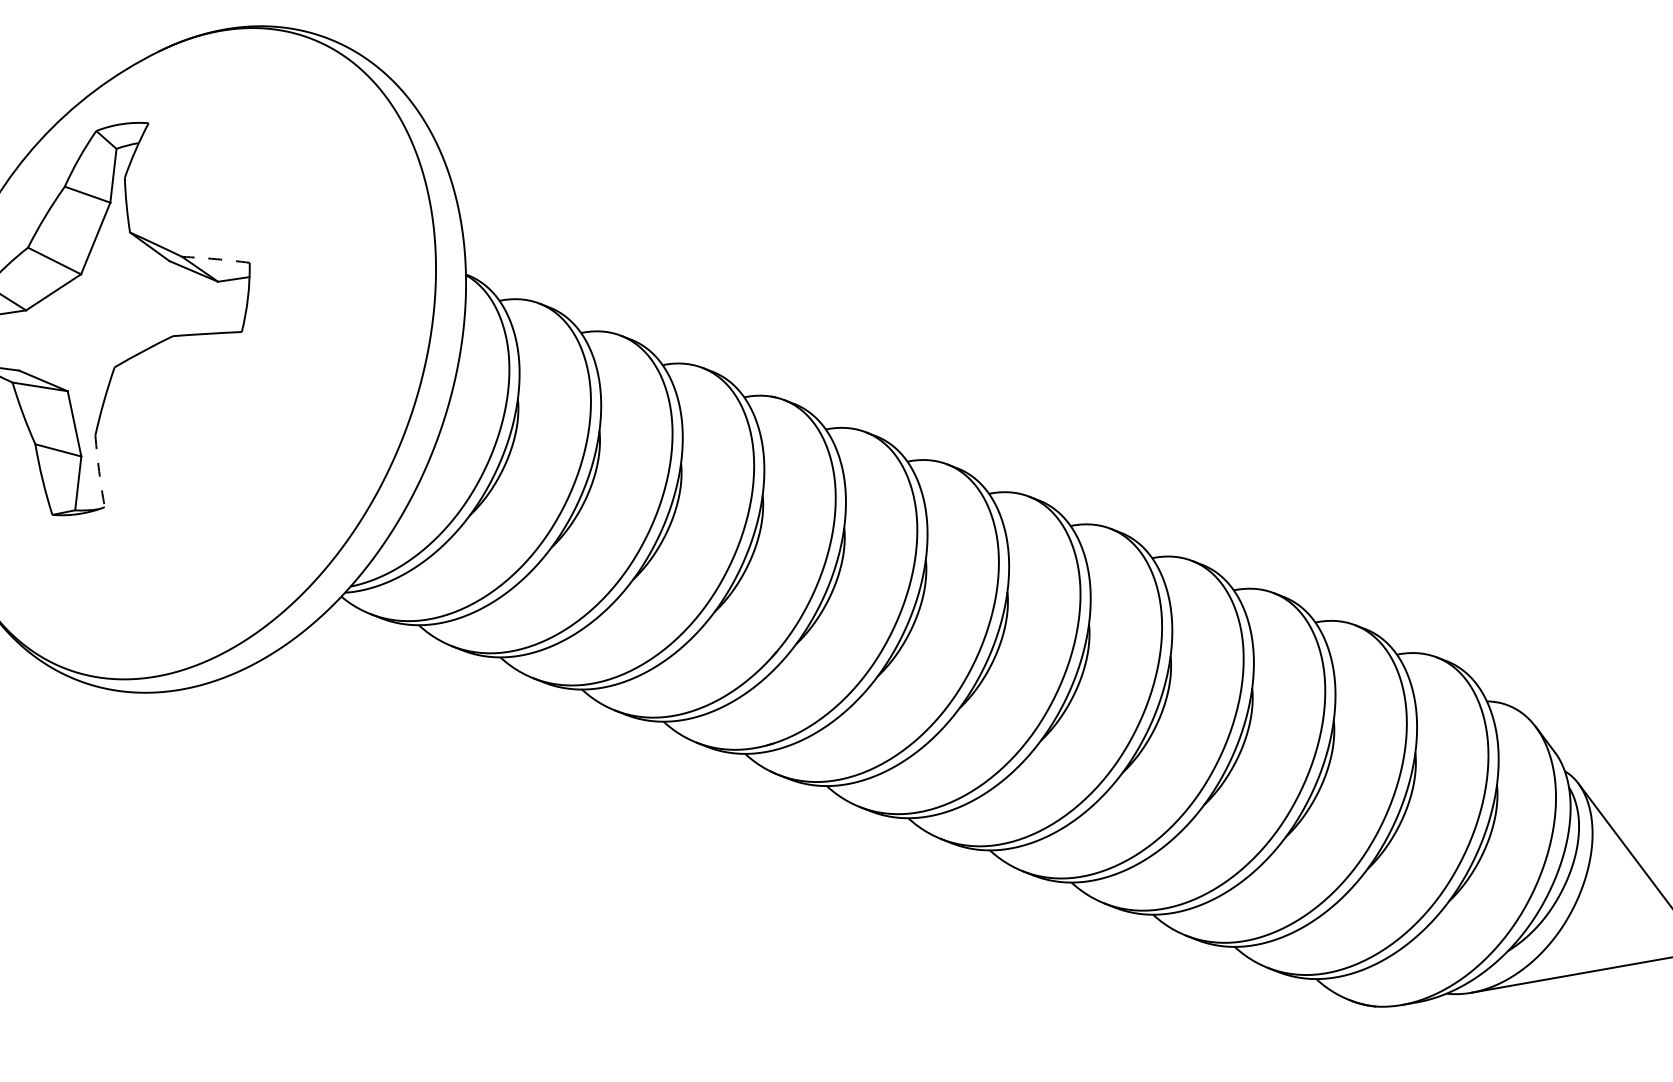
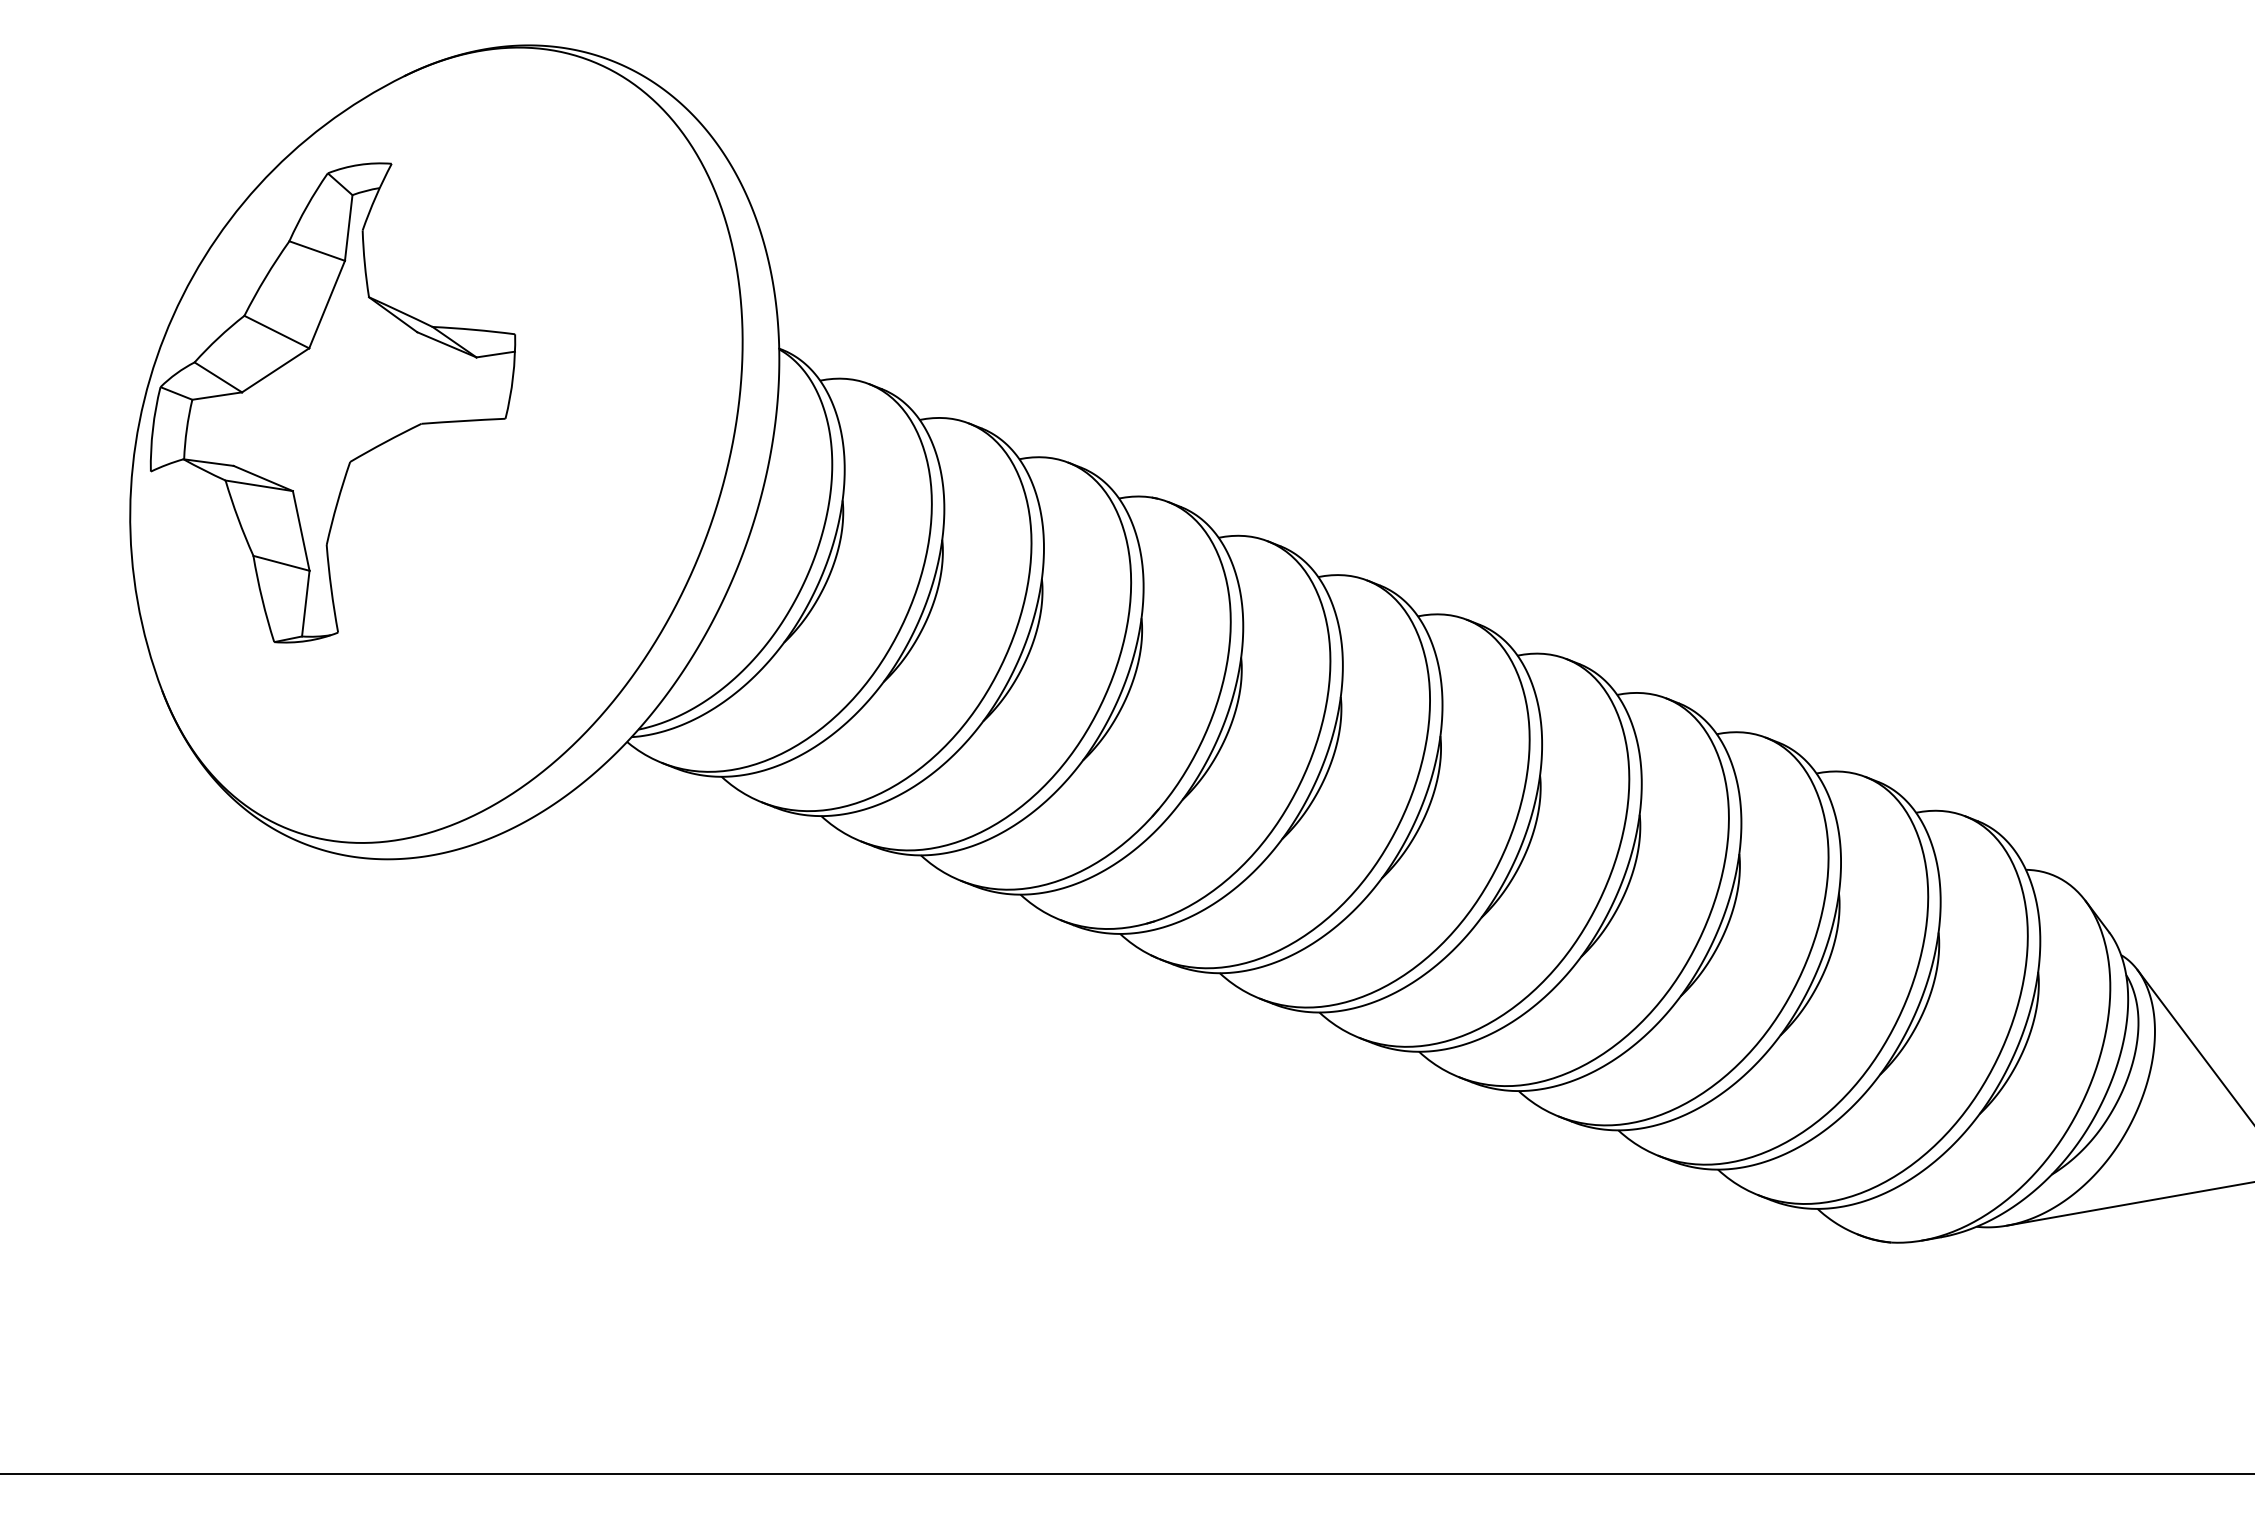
arc: (215, 258) -> (473, 329), dashed -> solid
arc: (99, 471) -> (331, 588), dashed -> solid

